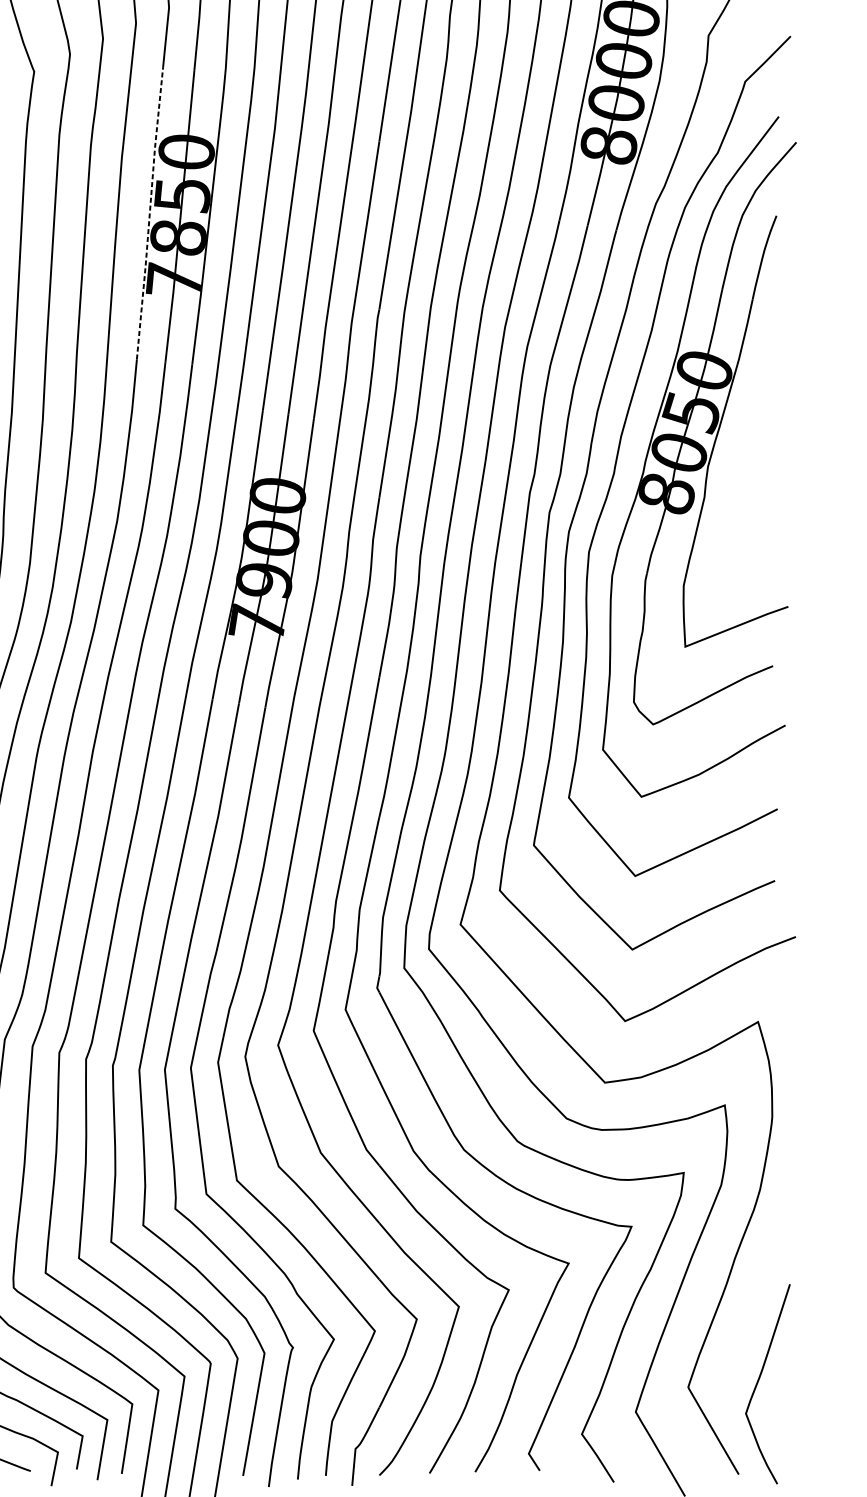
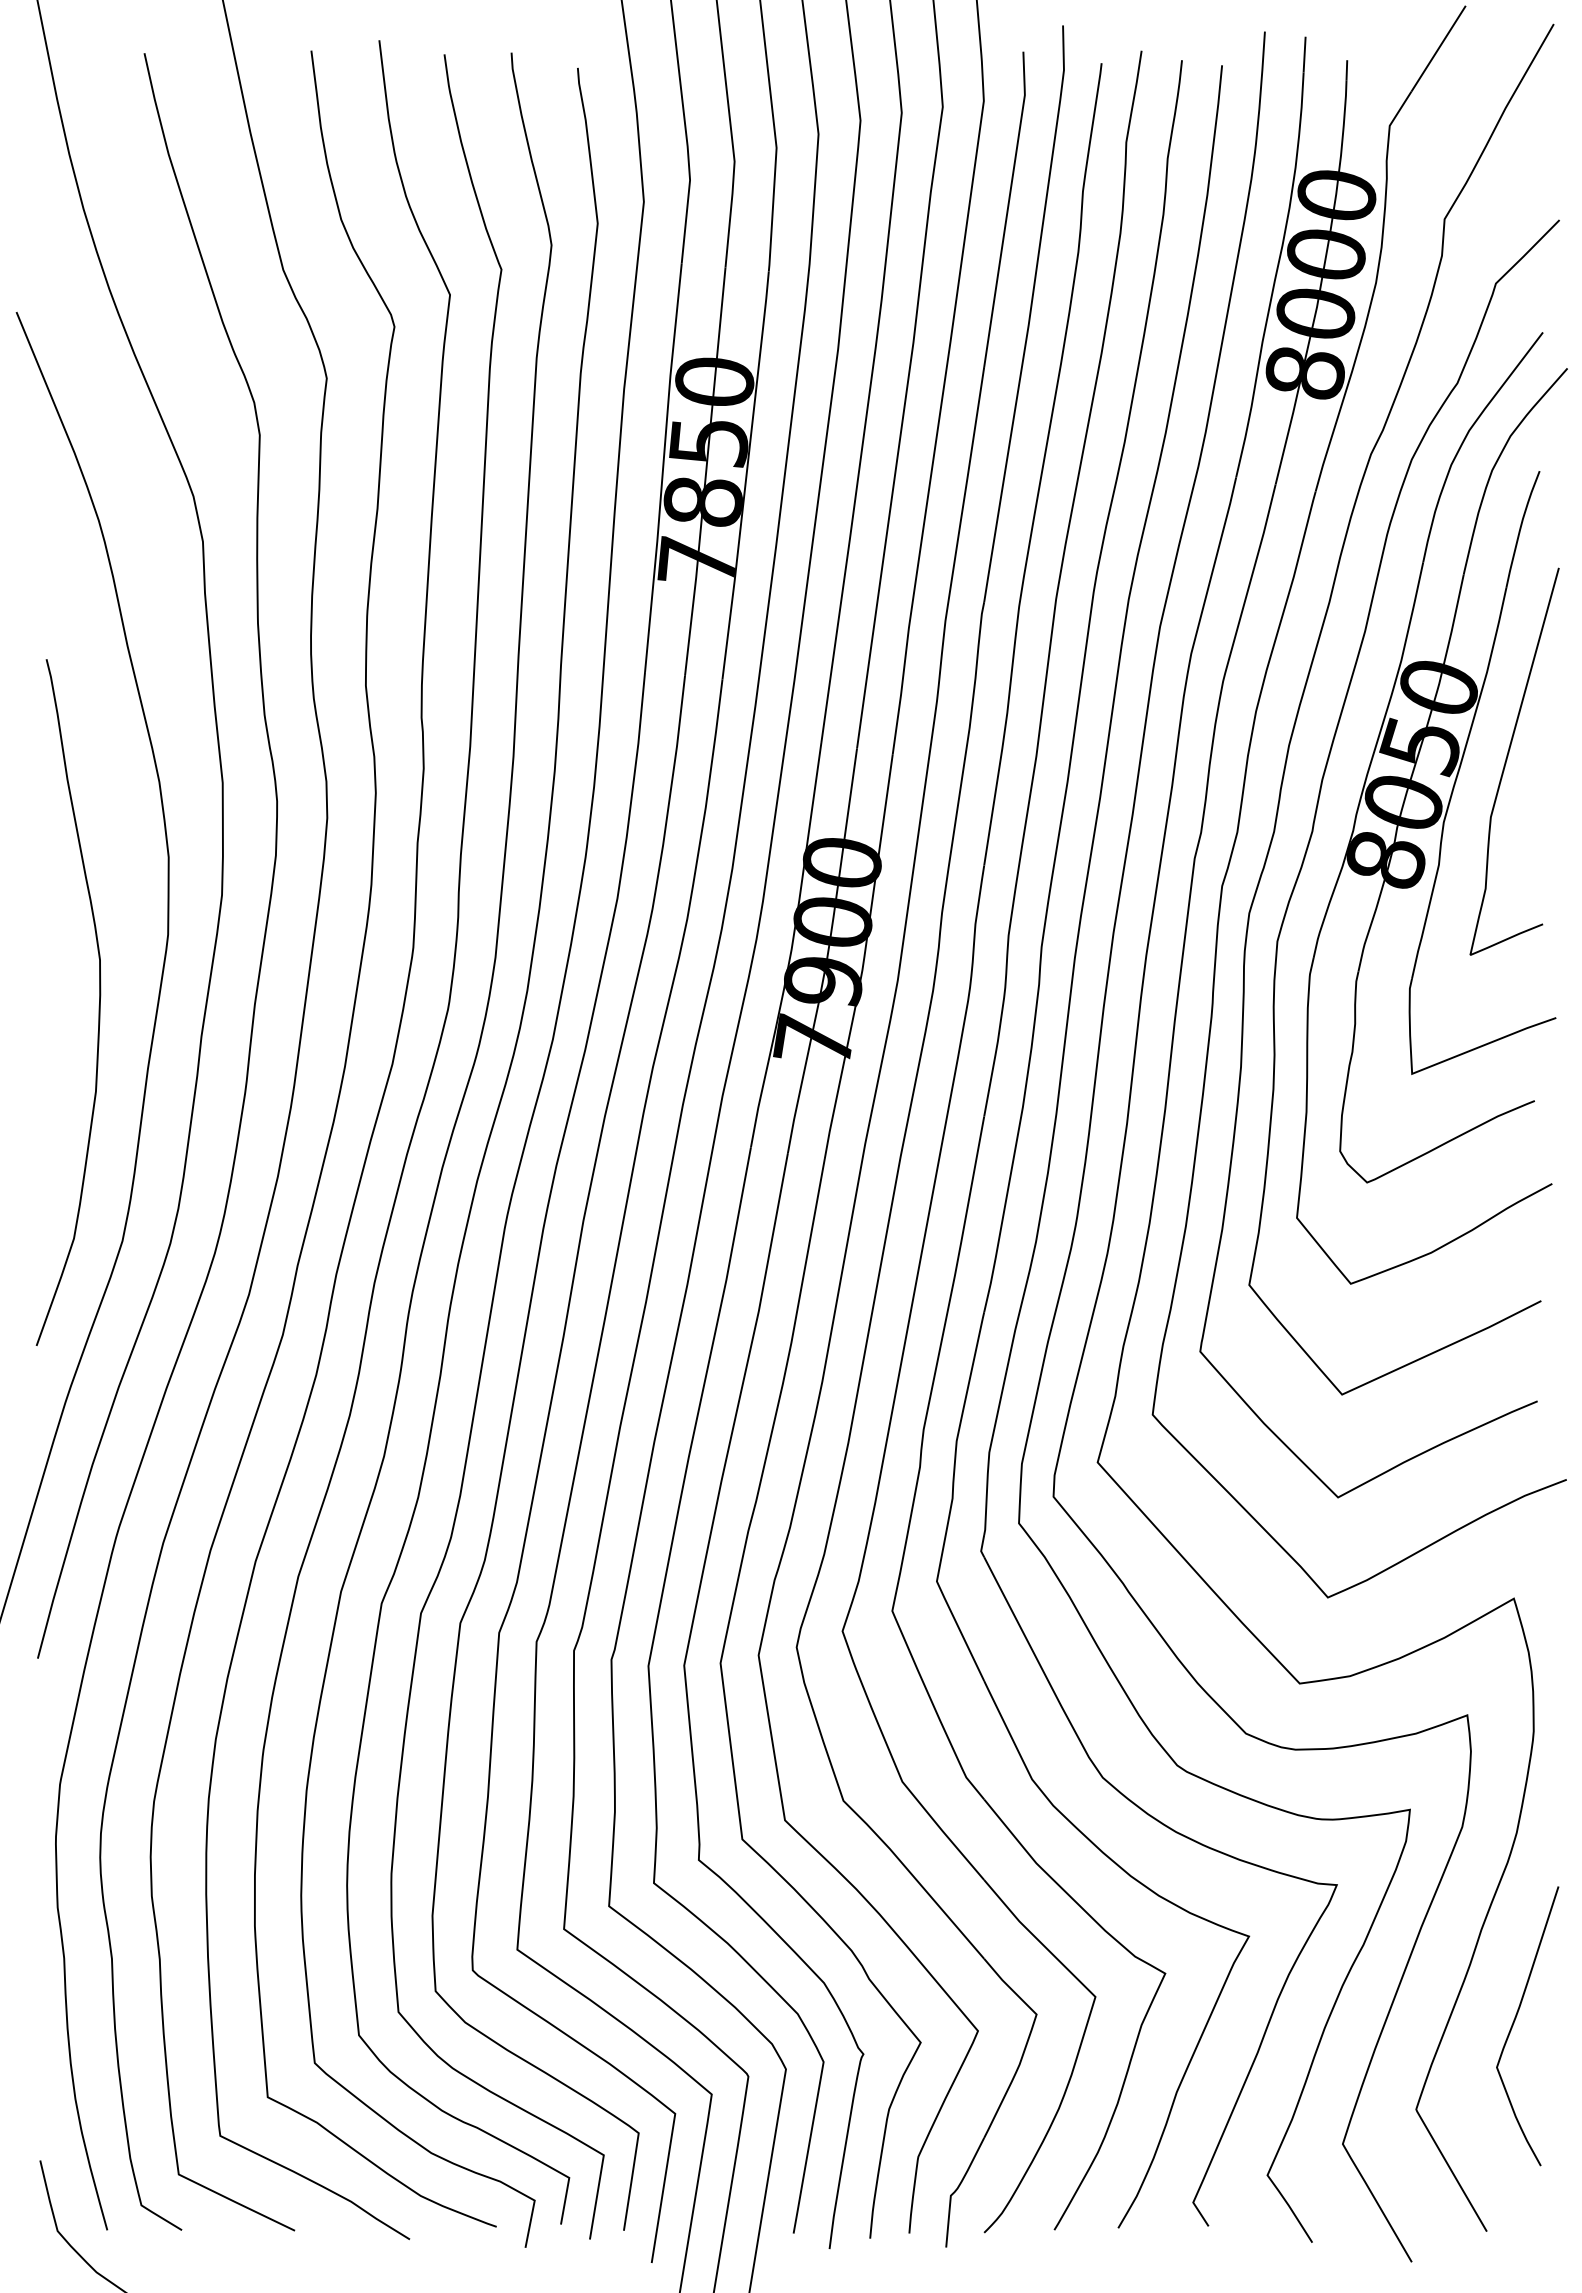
line: (150, 213) -> (663, 467), dashed -> solid
curve: (753, 422) -> (1507, 760), added
curve: (758, 1382) -> (1514, 2023), moved

